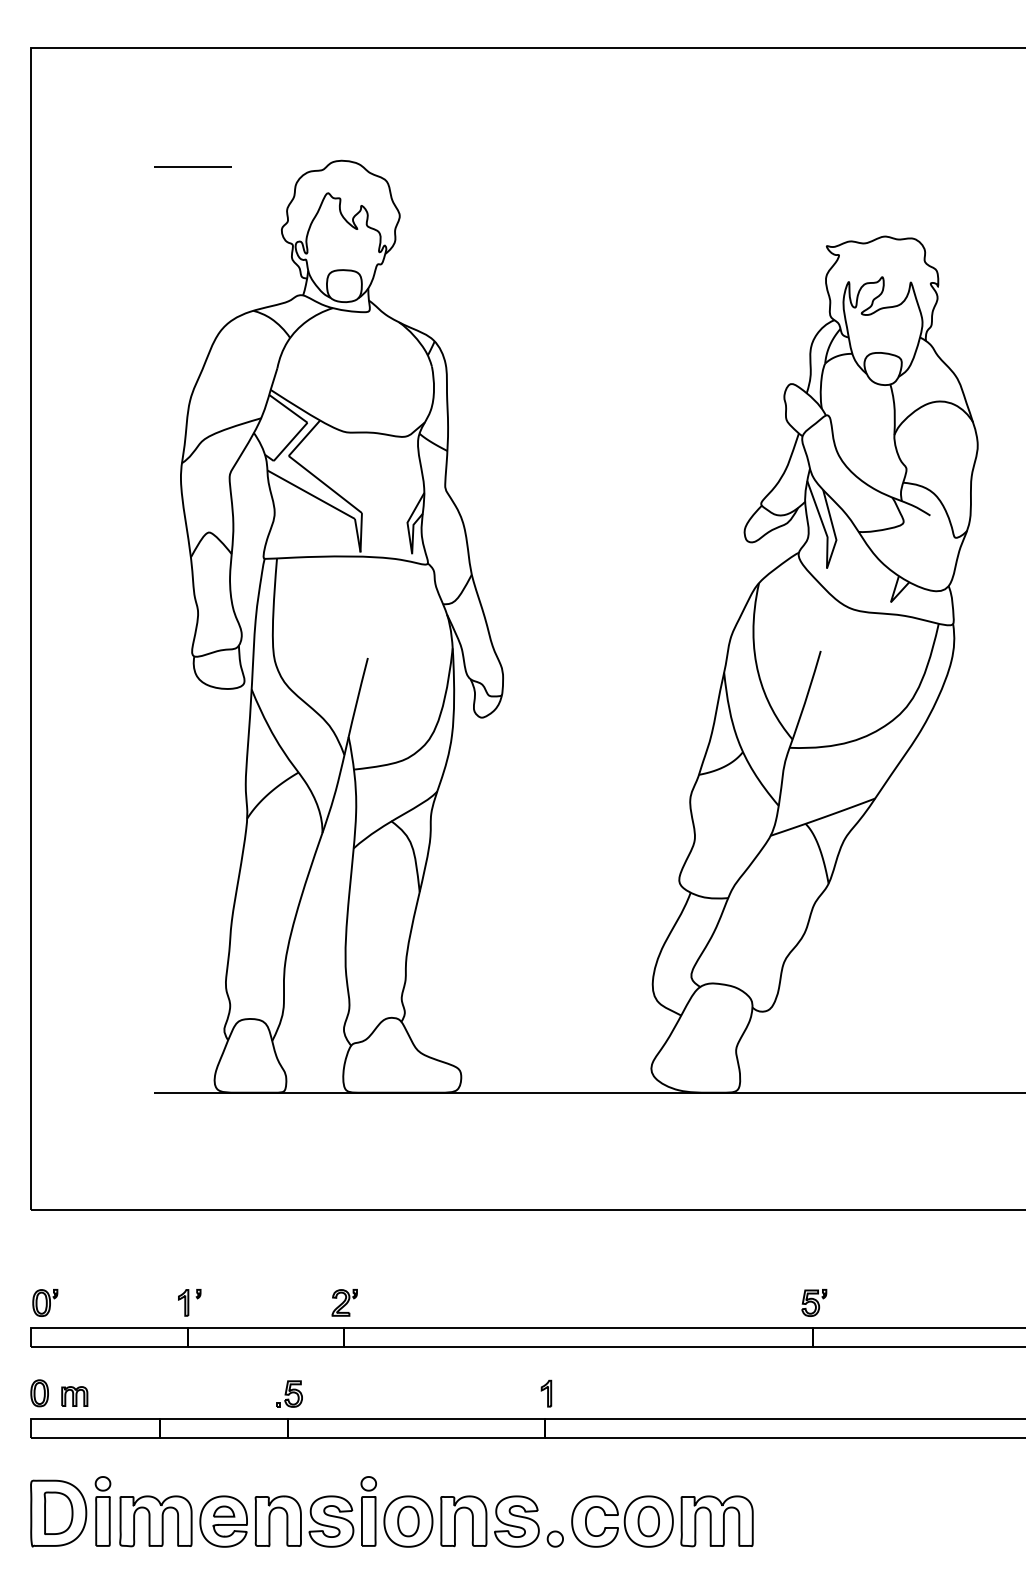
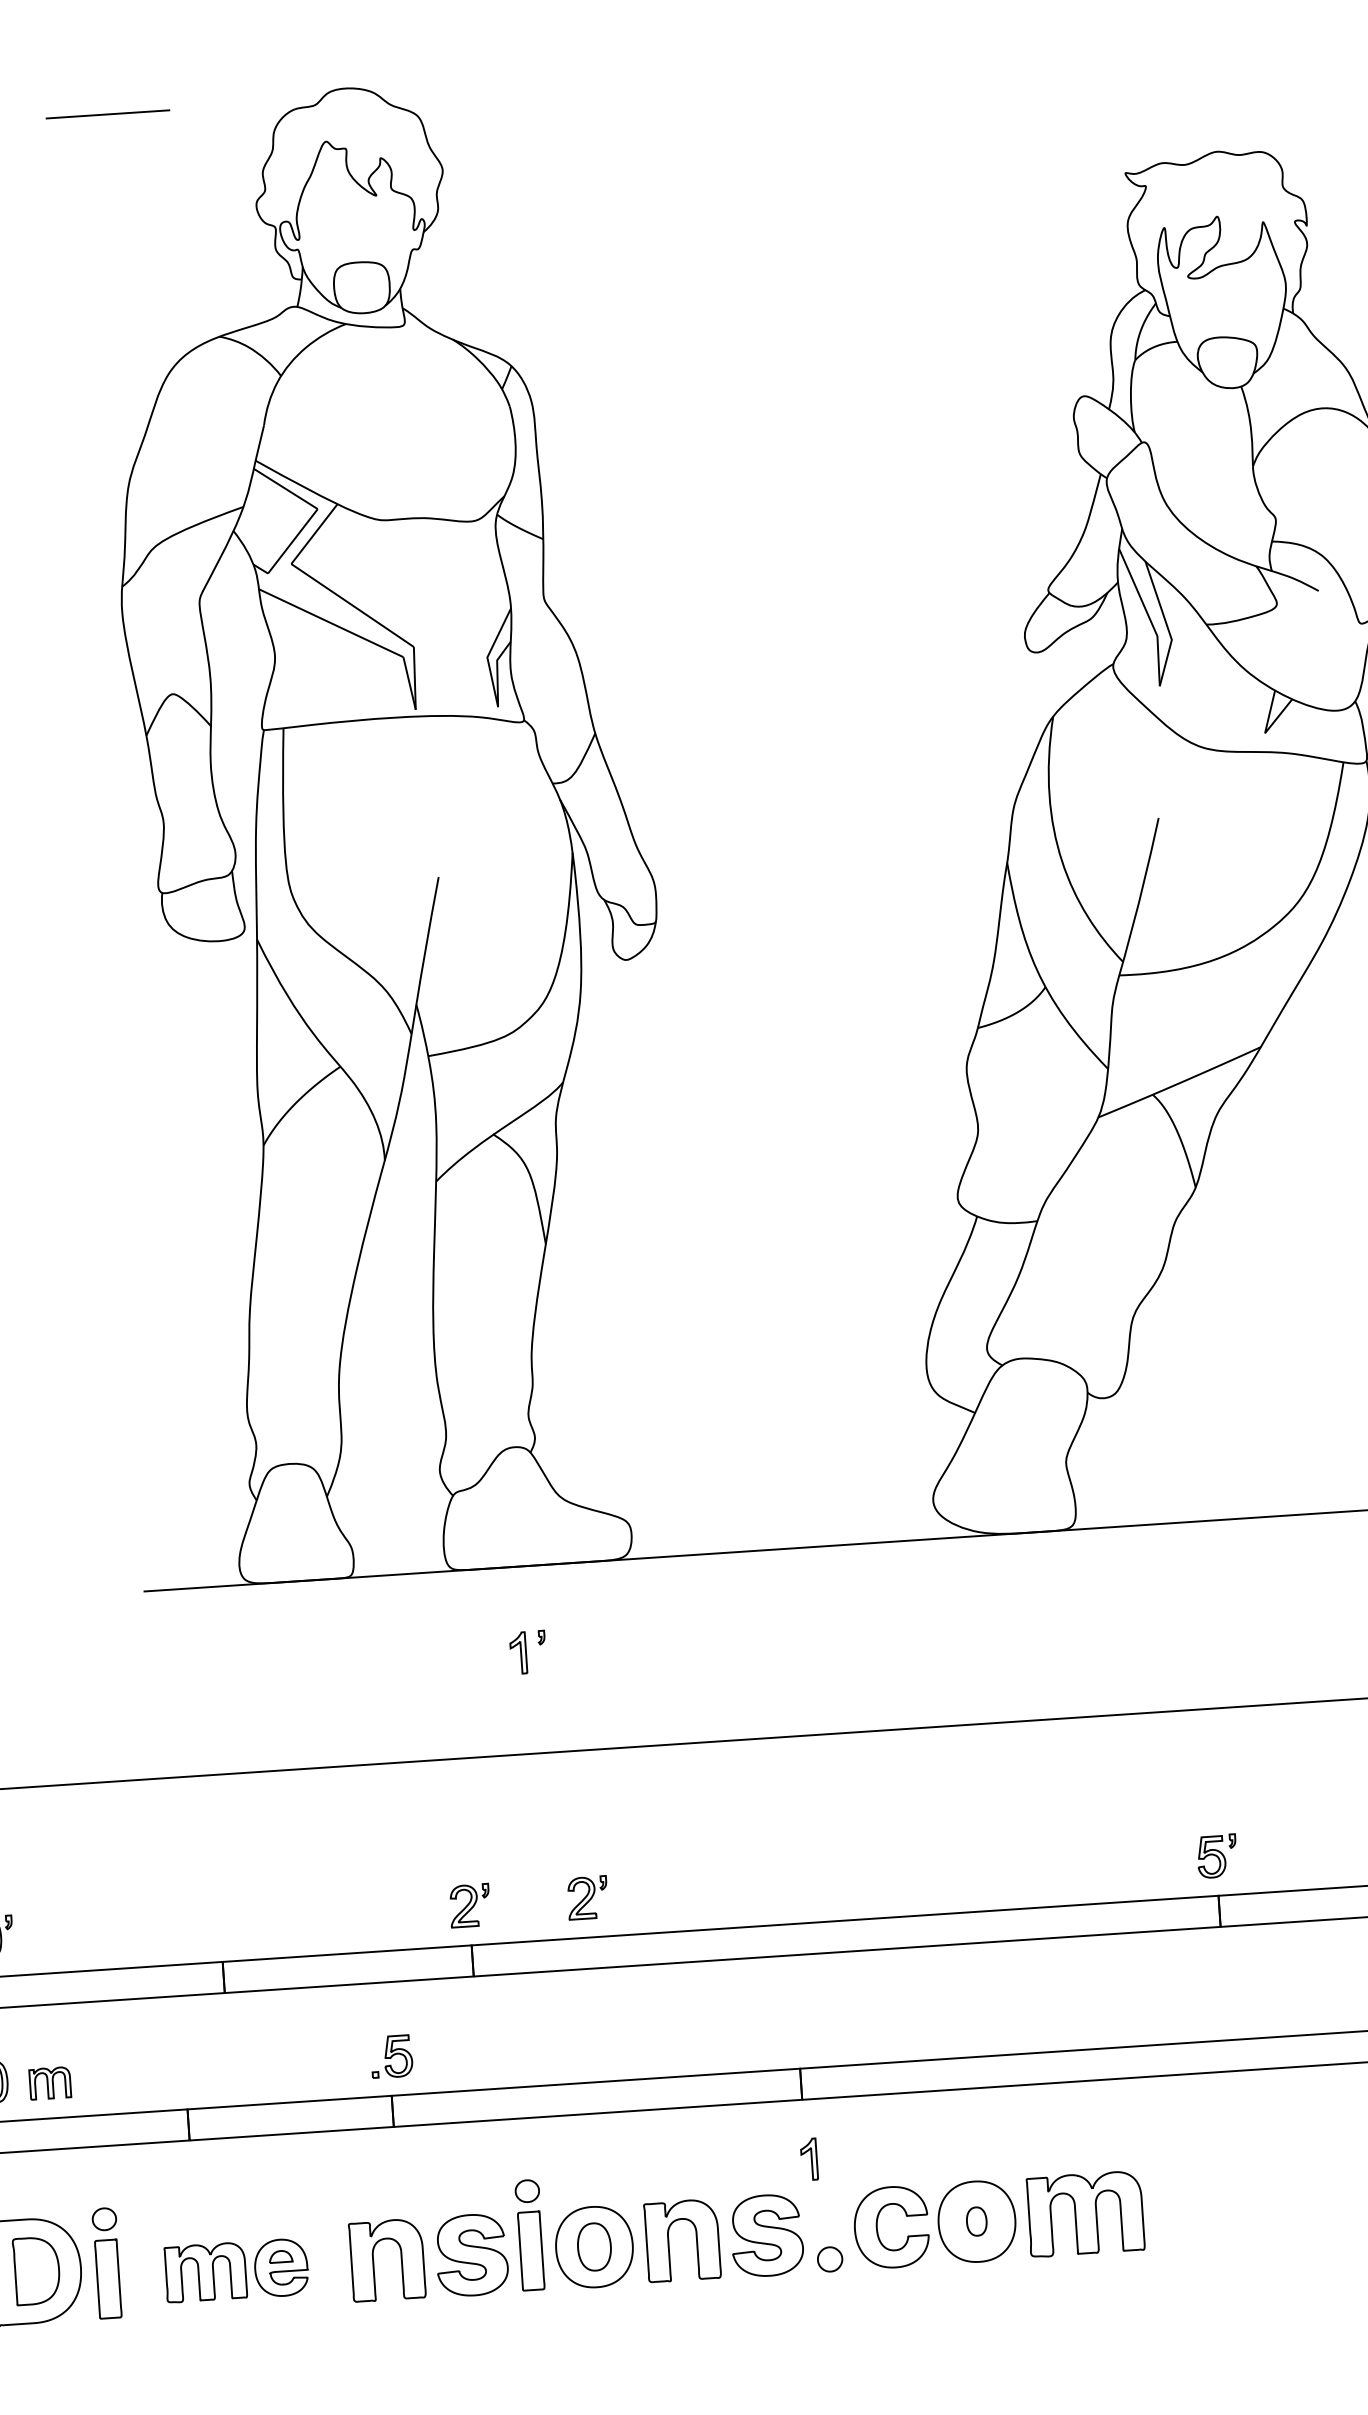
part: (189, 1302) -> (527, 1651), moved
part: (418, 1302) -> (587, 1897), added
part: (546, 1393) -> (809, 2159), moved
part: (183, 1521) -> (236, 2270), size x0.7
part: (648, 1521) -> (976, 2221), size x0.6

